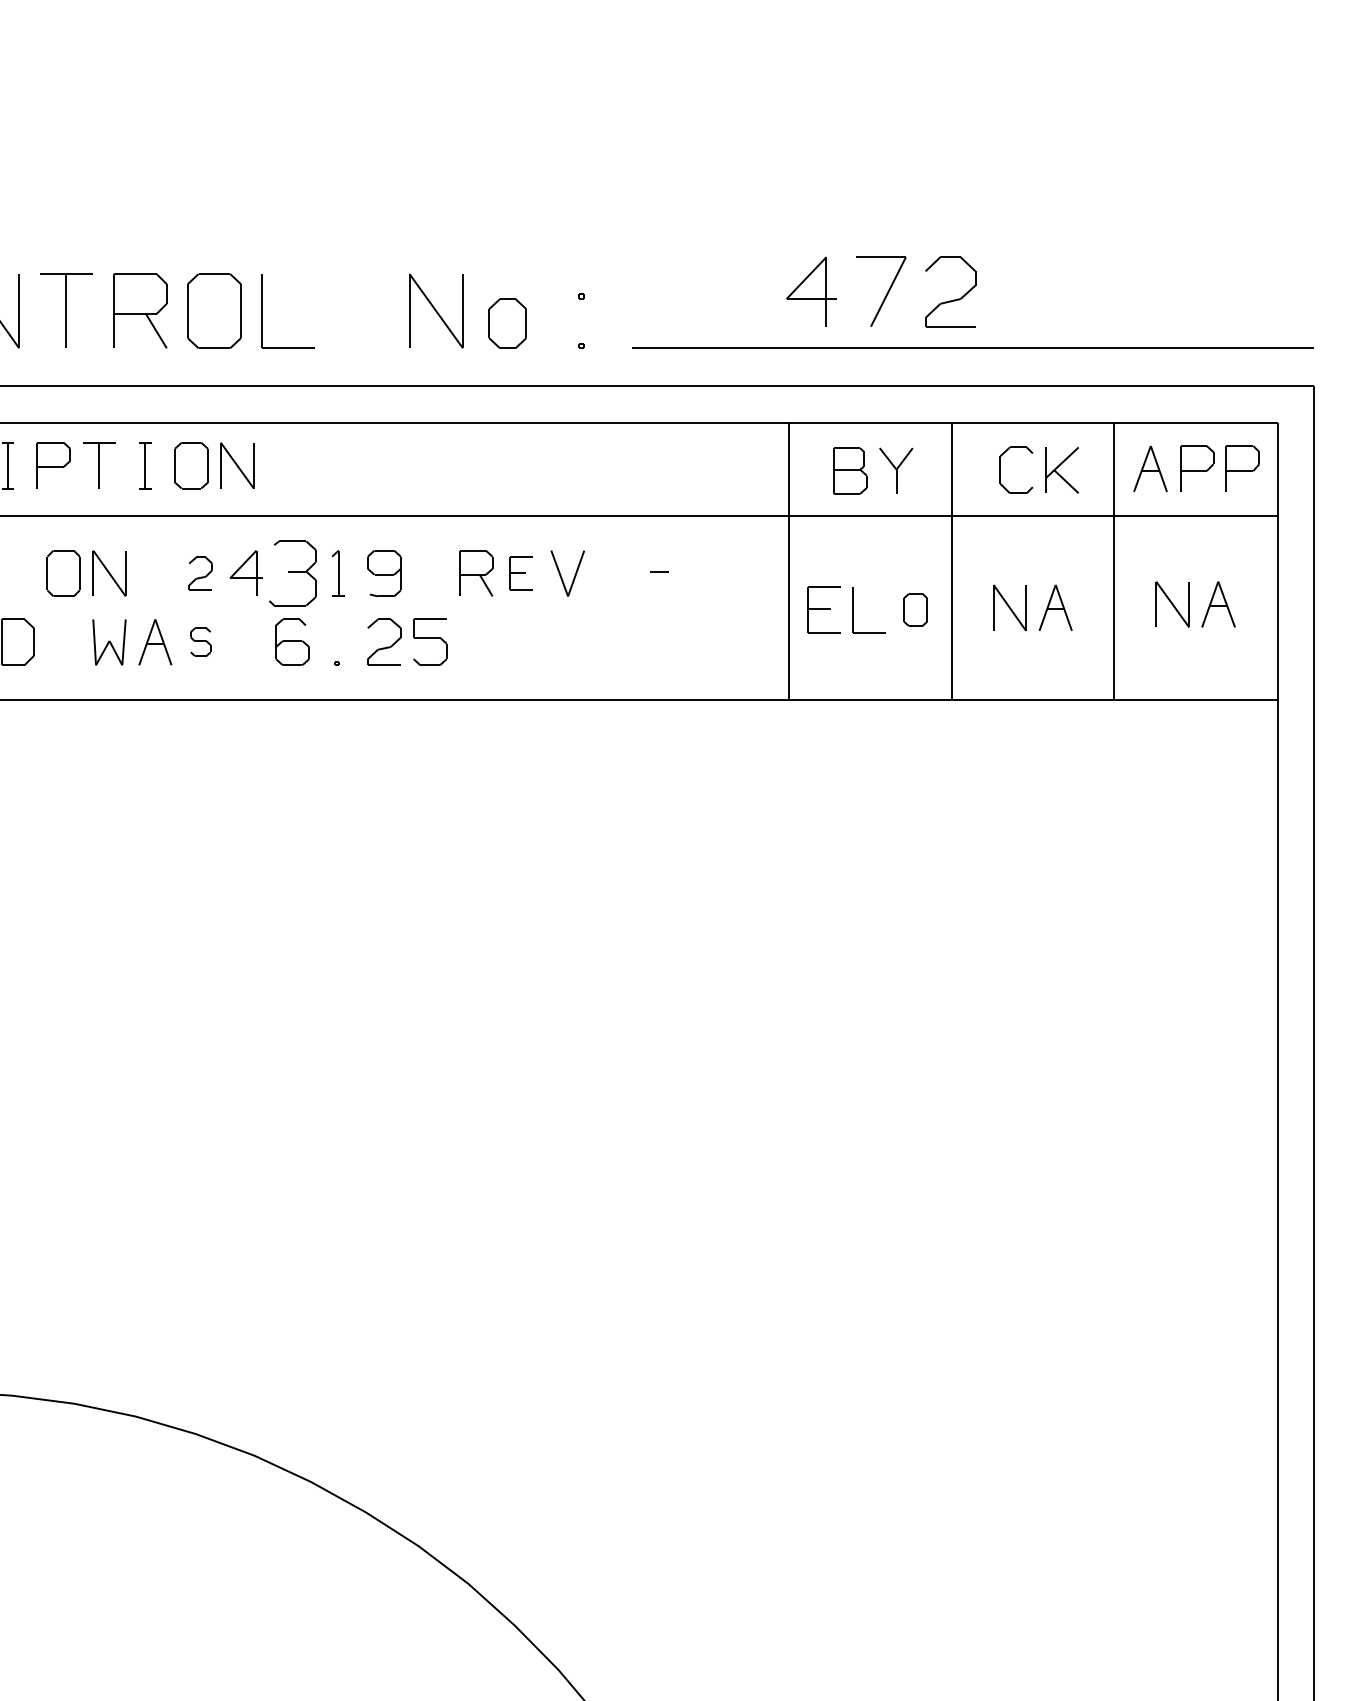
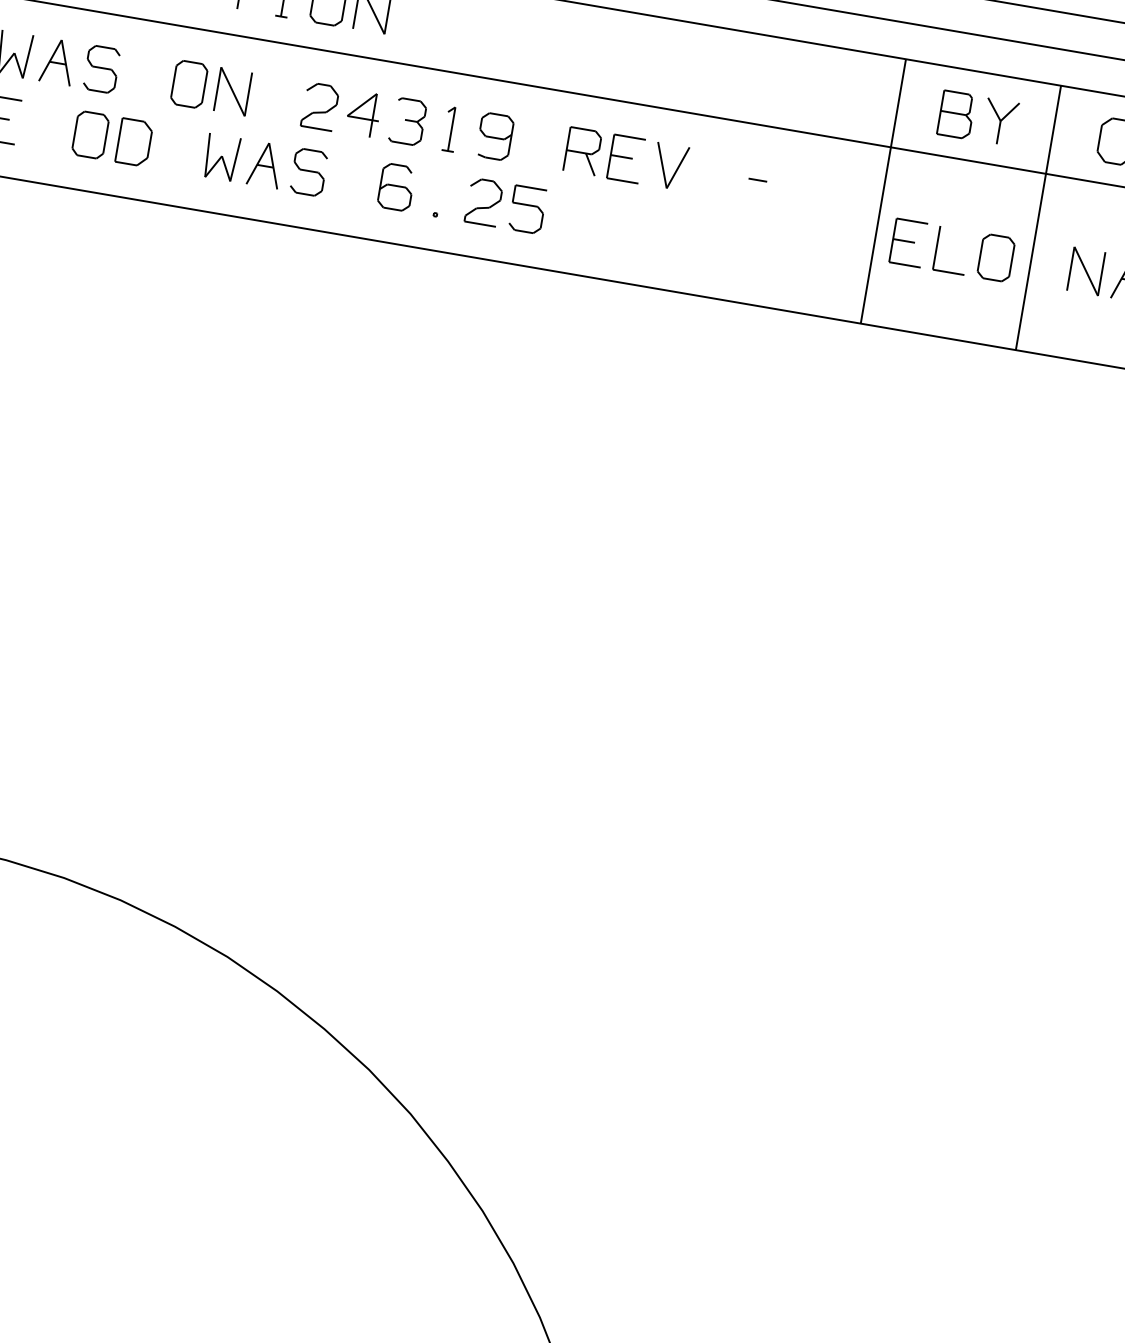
part: (200, 573) -> (319, 106), size x1.43
part: (292, 573) -> (407, 121), size x0.71
part: (520, 573) -> (625, 158), size x1.43
part: (915, 609) -> (995, 257), size x1.43
part: (200, 641) -> (308, 171), size x1.67

